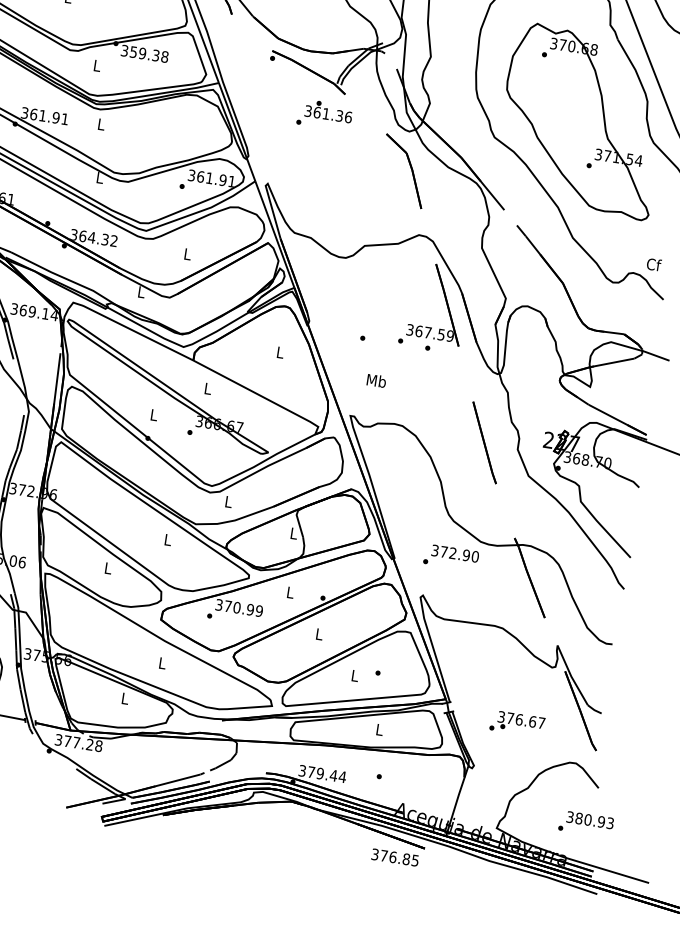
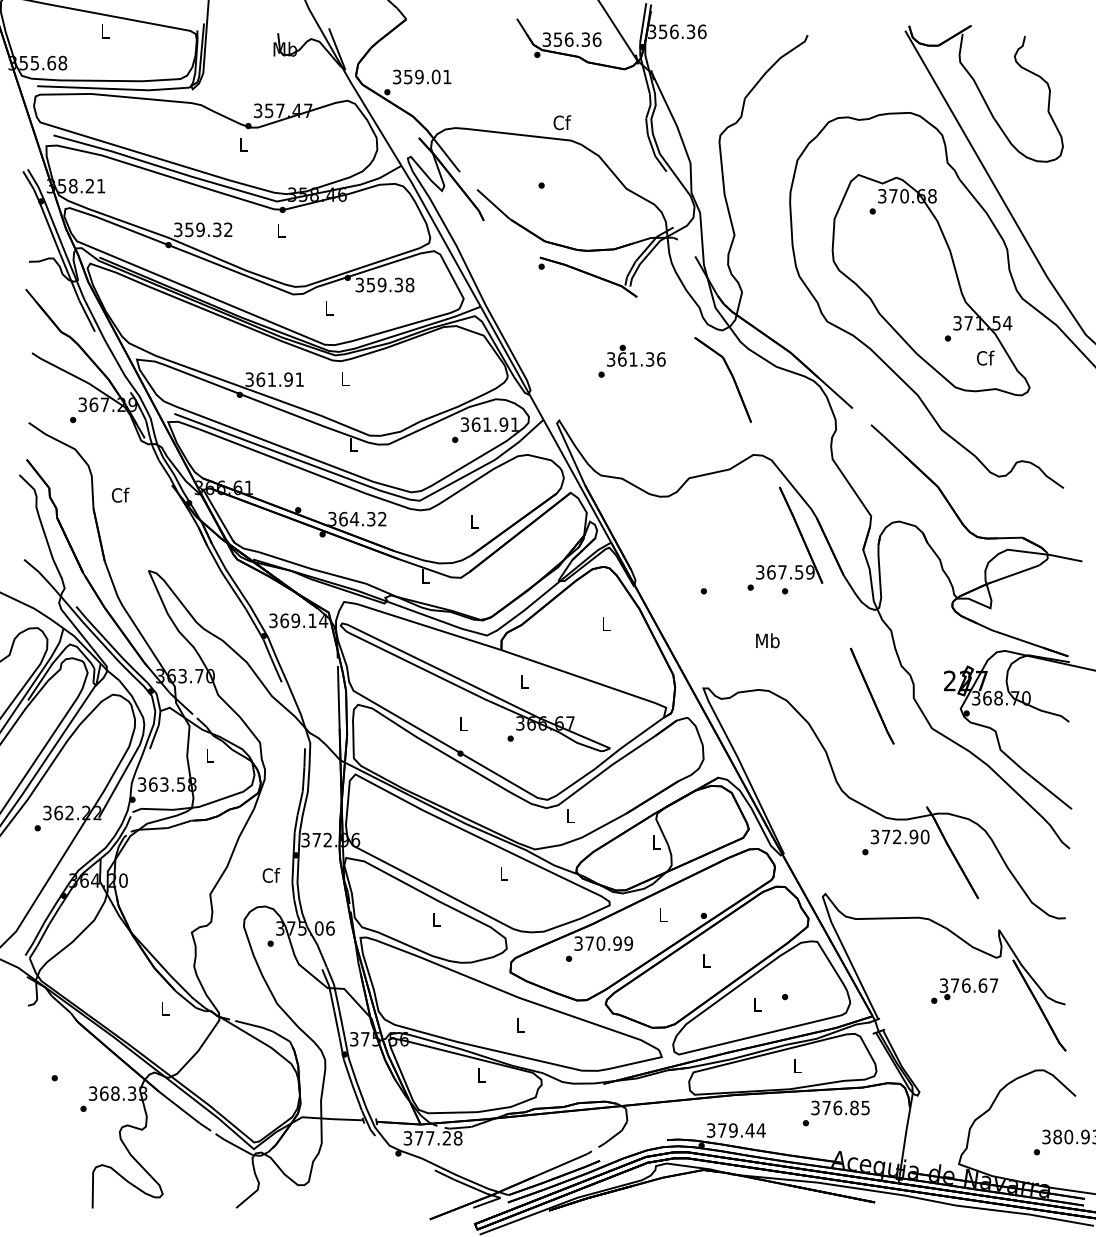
text: (324, 114) -> (631, 360), moved
text: (654, 264) -> (985, 357), moved
text: (376, 380) -> (767, 640), moved
text: (450, 557) -> (895, 842), moved
text: (517, 723) -> (964, 990), moved
text: (395, 857) -> (840, 1107), moved

